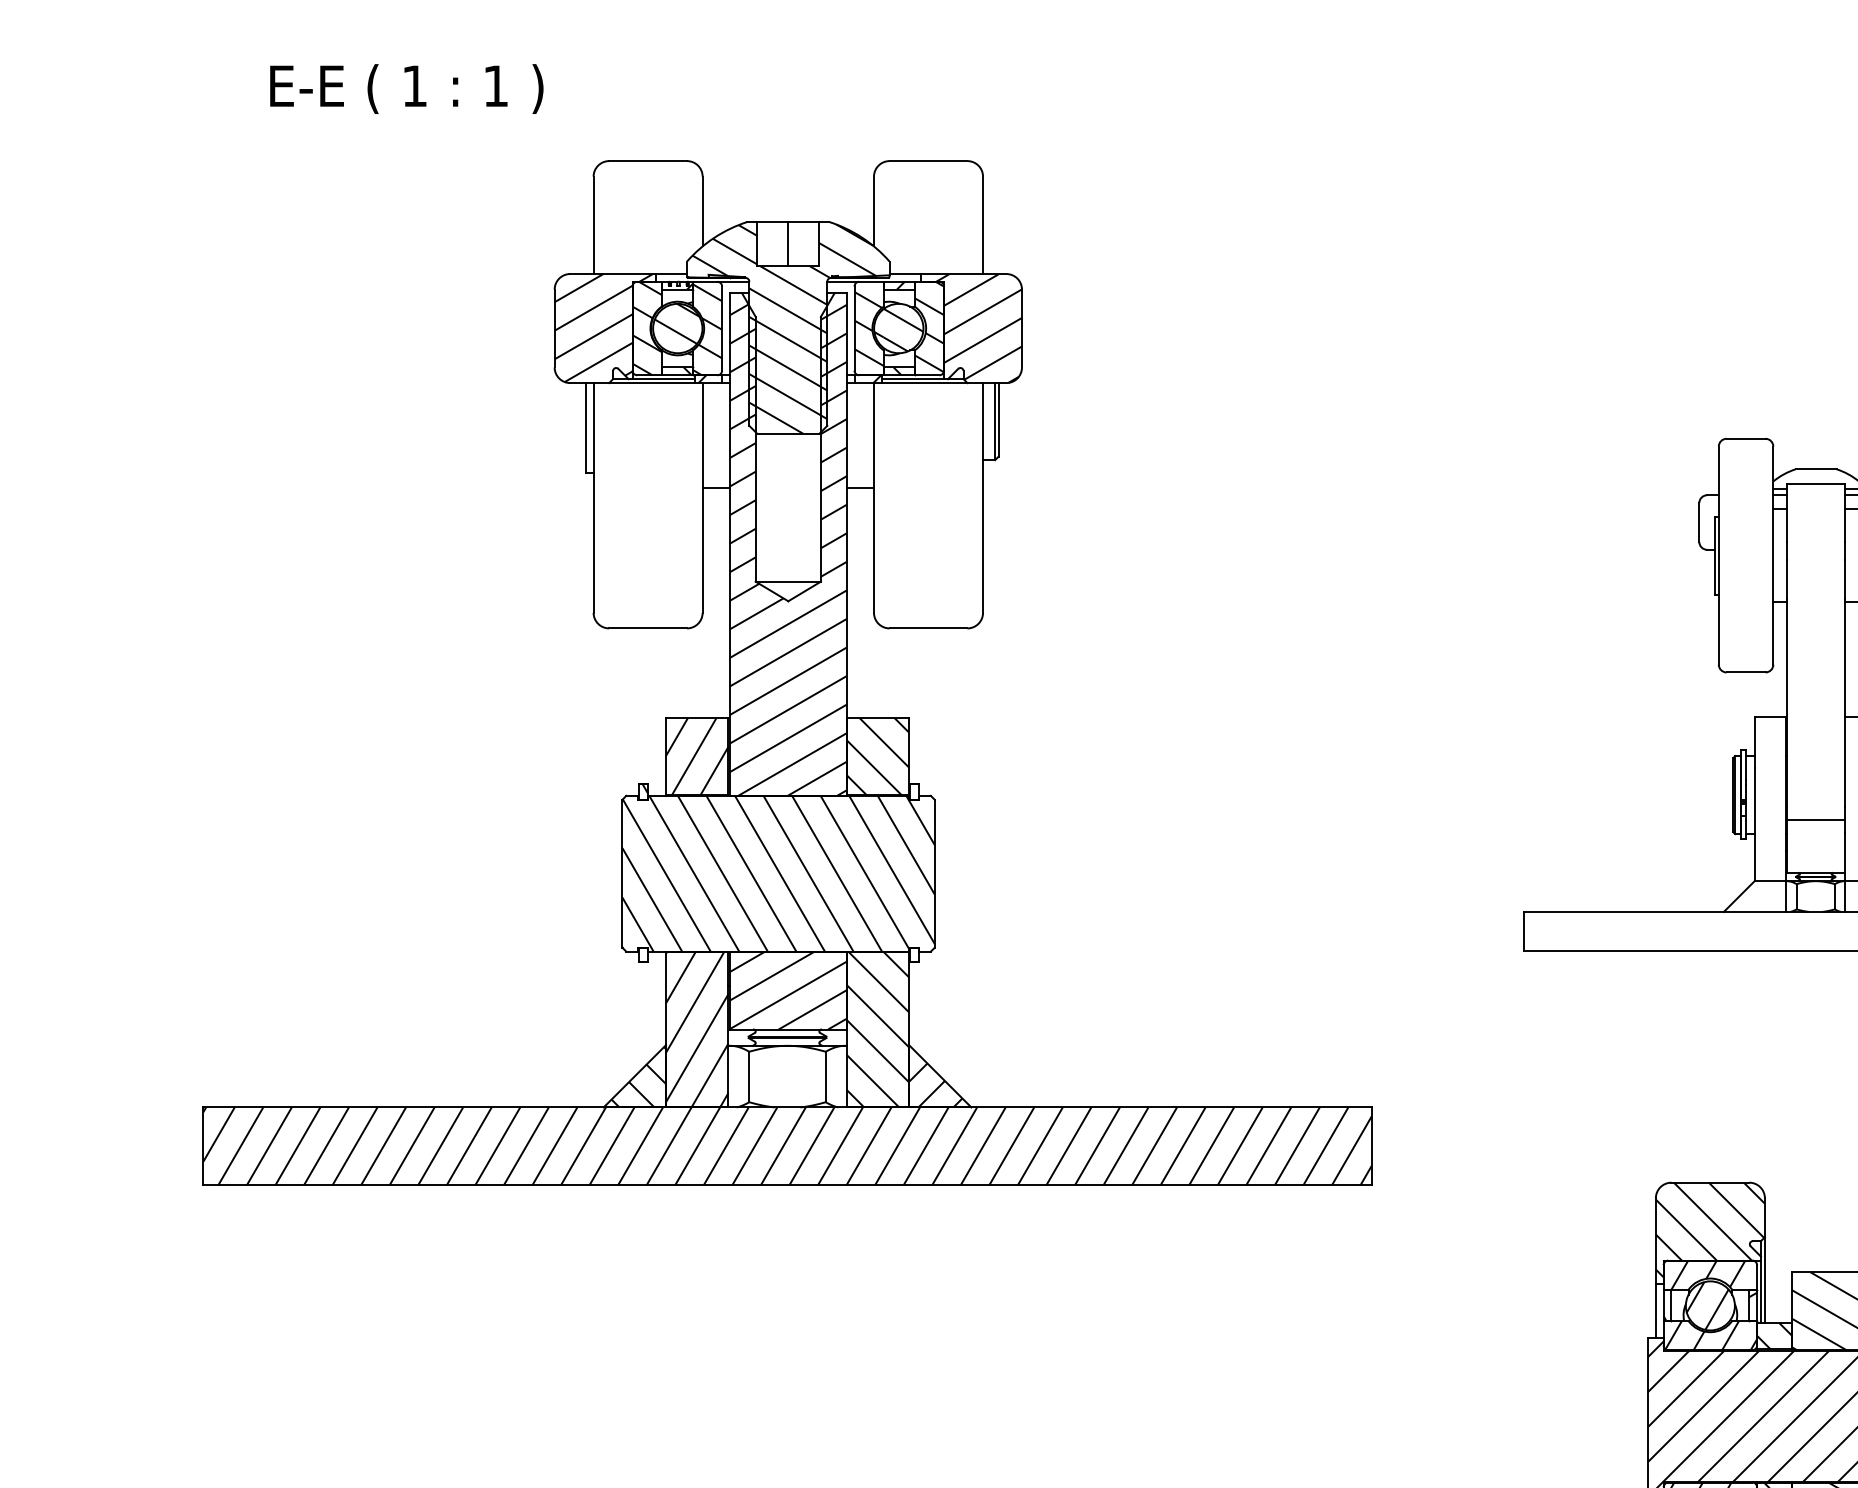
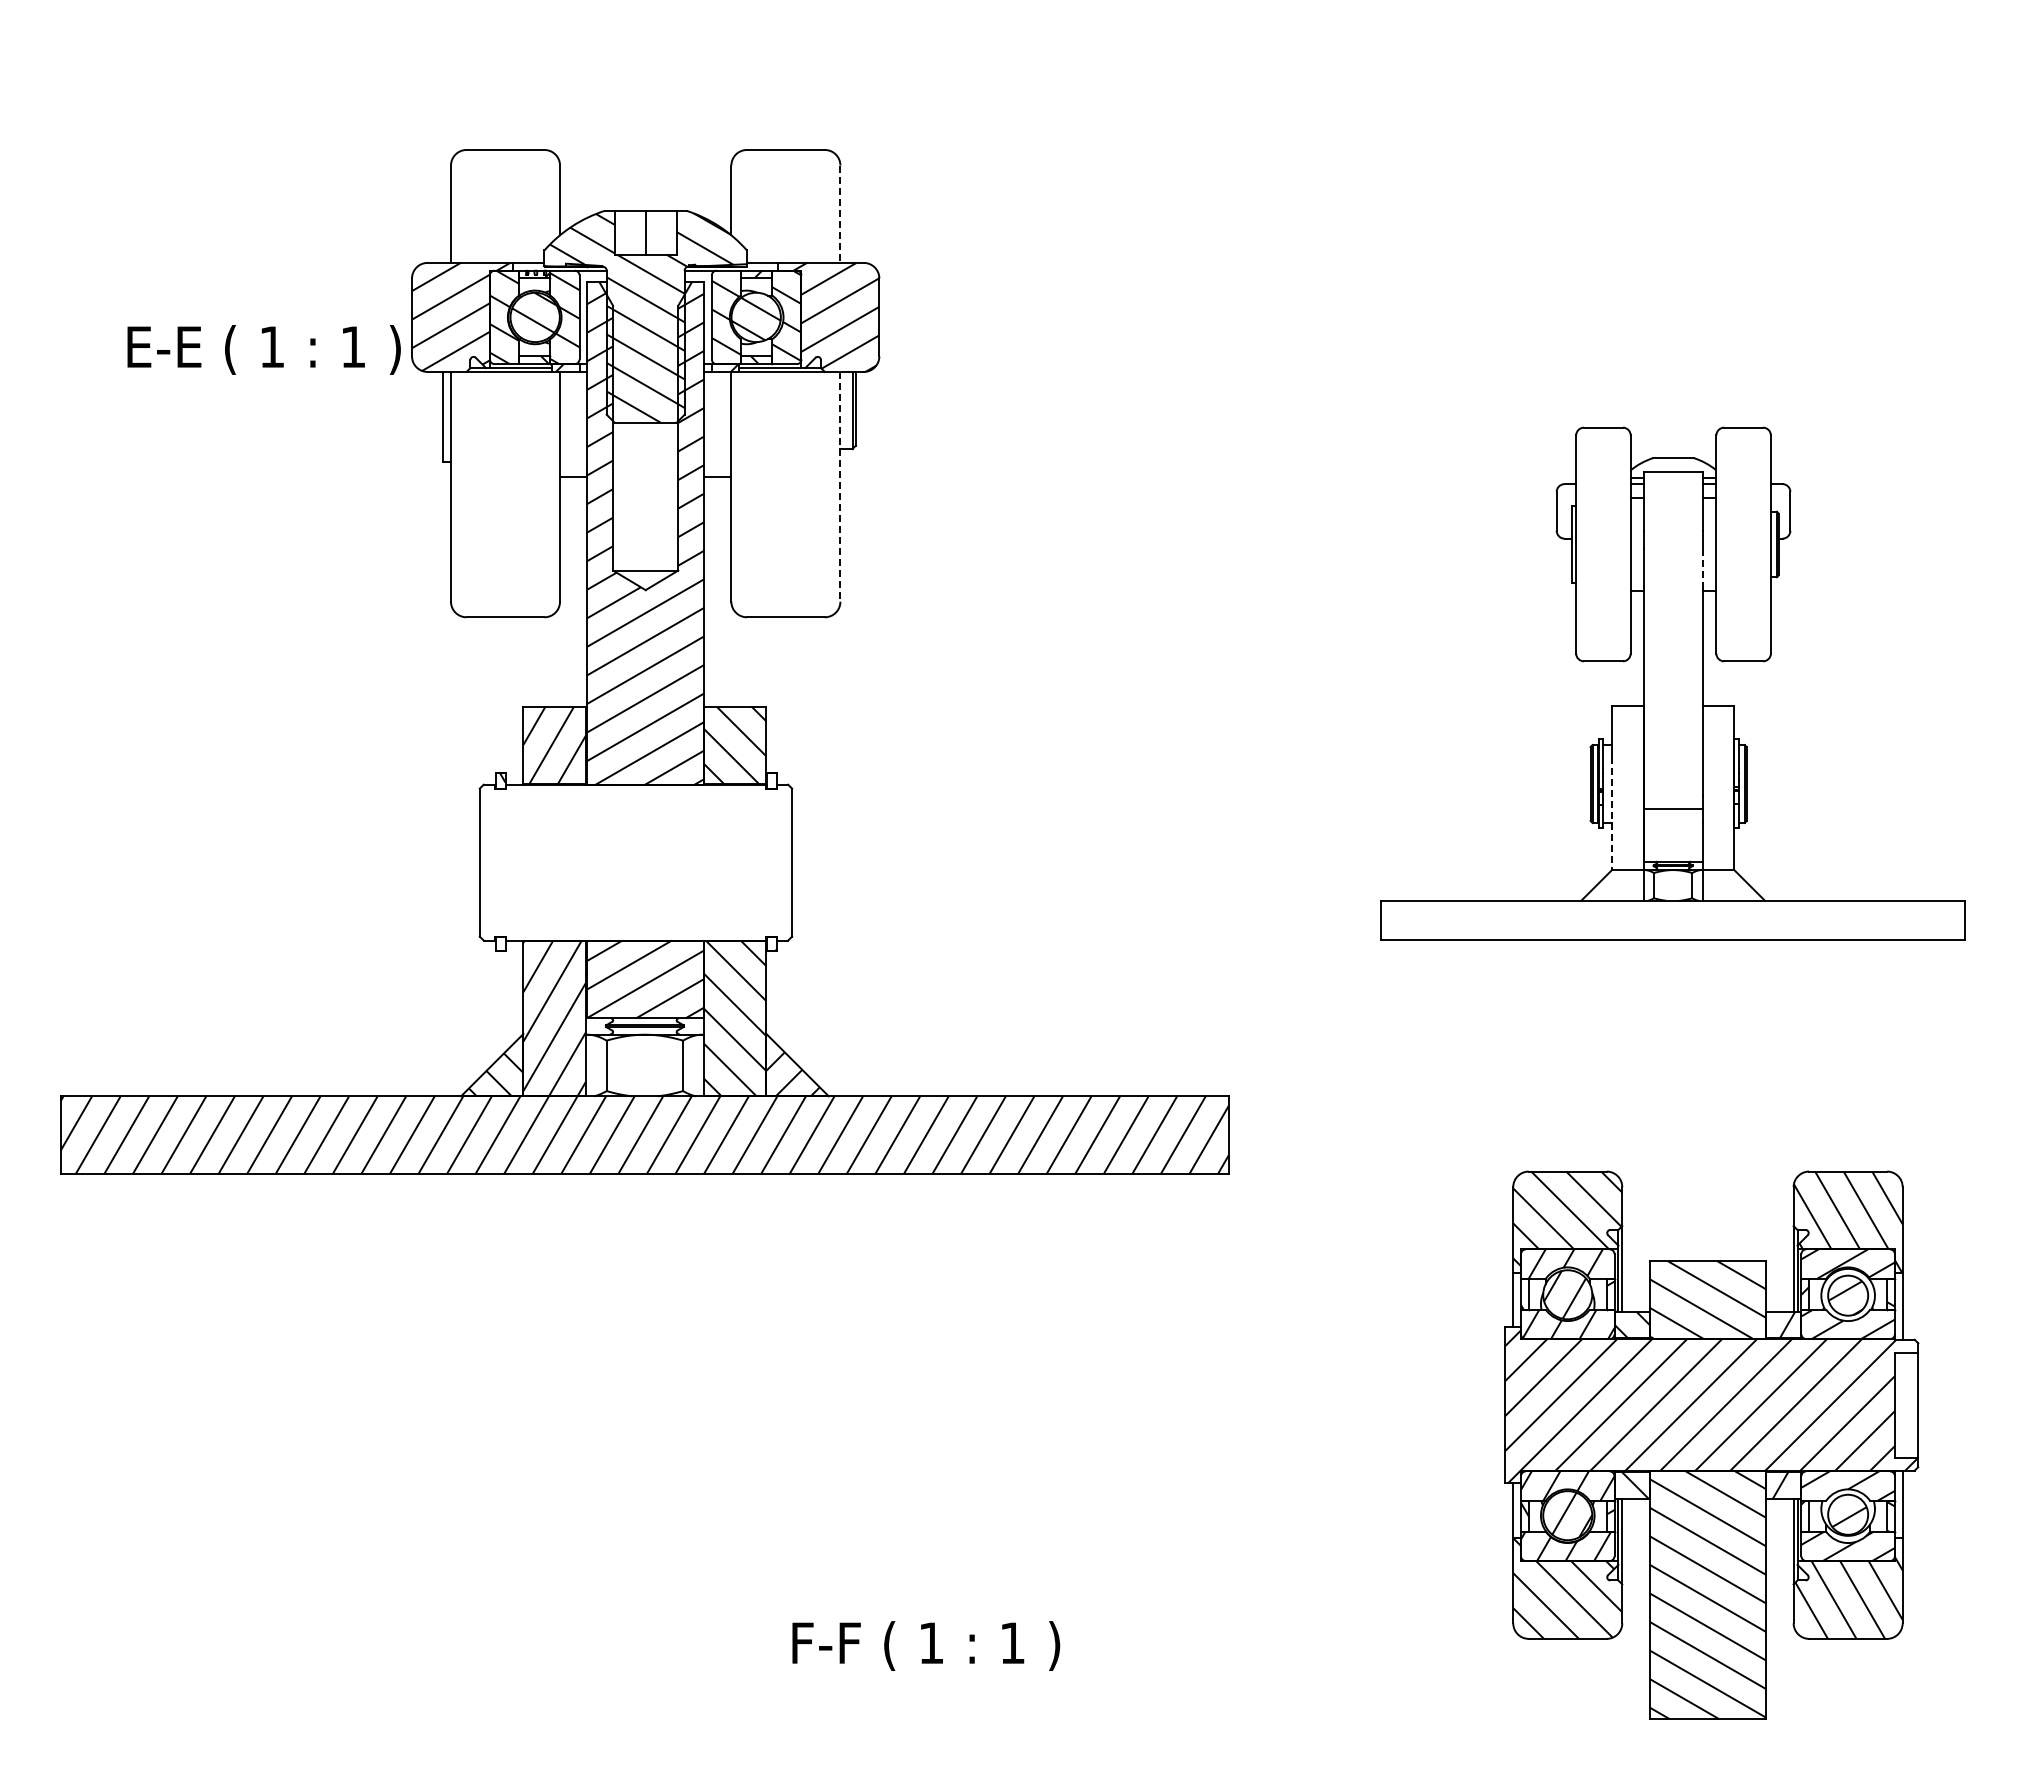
text: (406, 88) -> (263, 349), moved
line: (983, 225) -> (840, 214), solid -> dashed
line: (983, 497) -> (840, 486), solid -> dashed
line: (1845, 580) -> (1702, 569), solid -> dashed
line: (1755, 824) -> (1612, 813), solid -> dashed
hatch: (778, 873) -> (635, 862), removed

